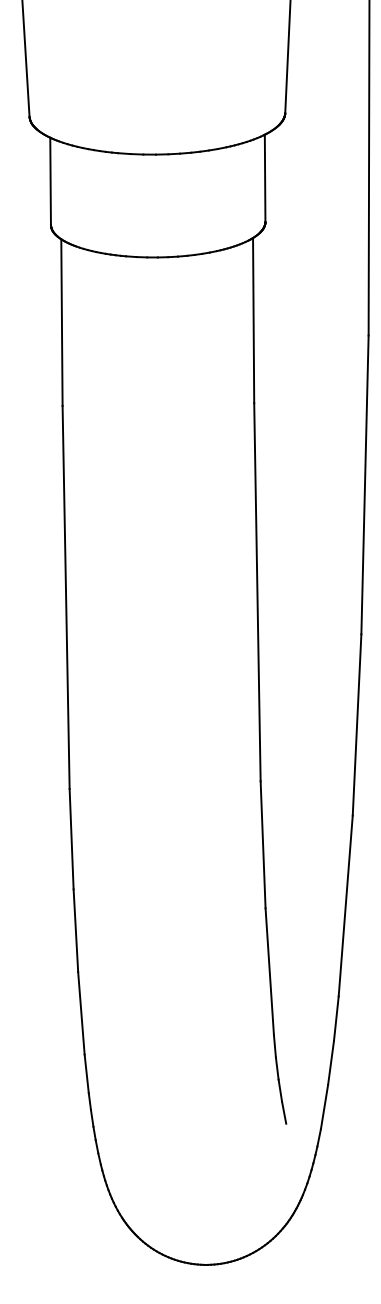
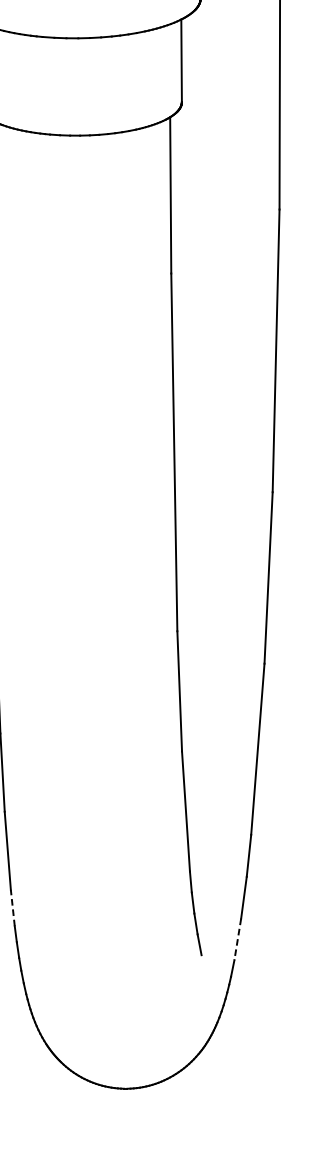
line: (86, 1073) -> (12, 907), solid -> dashed
line: (324, 1107) -> (237, 939), solid -> dashed

